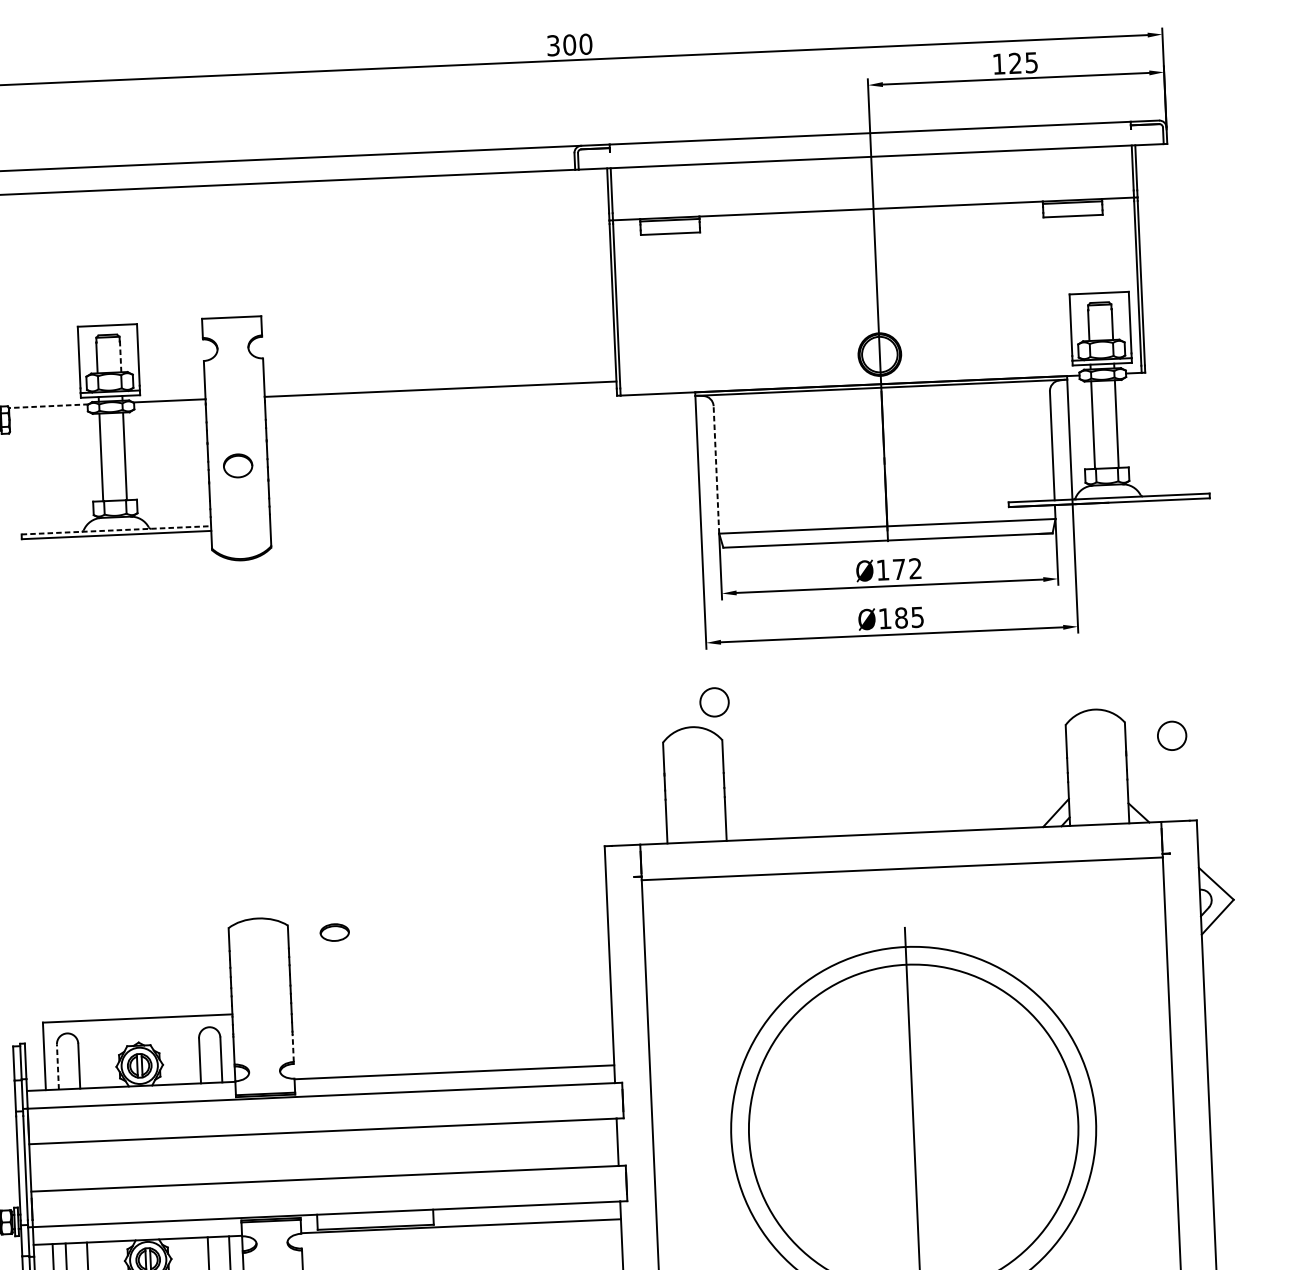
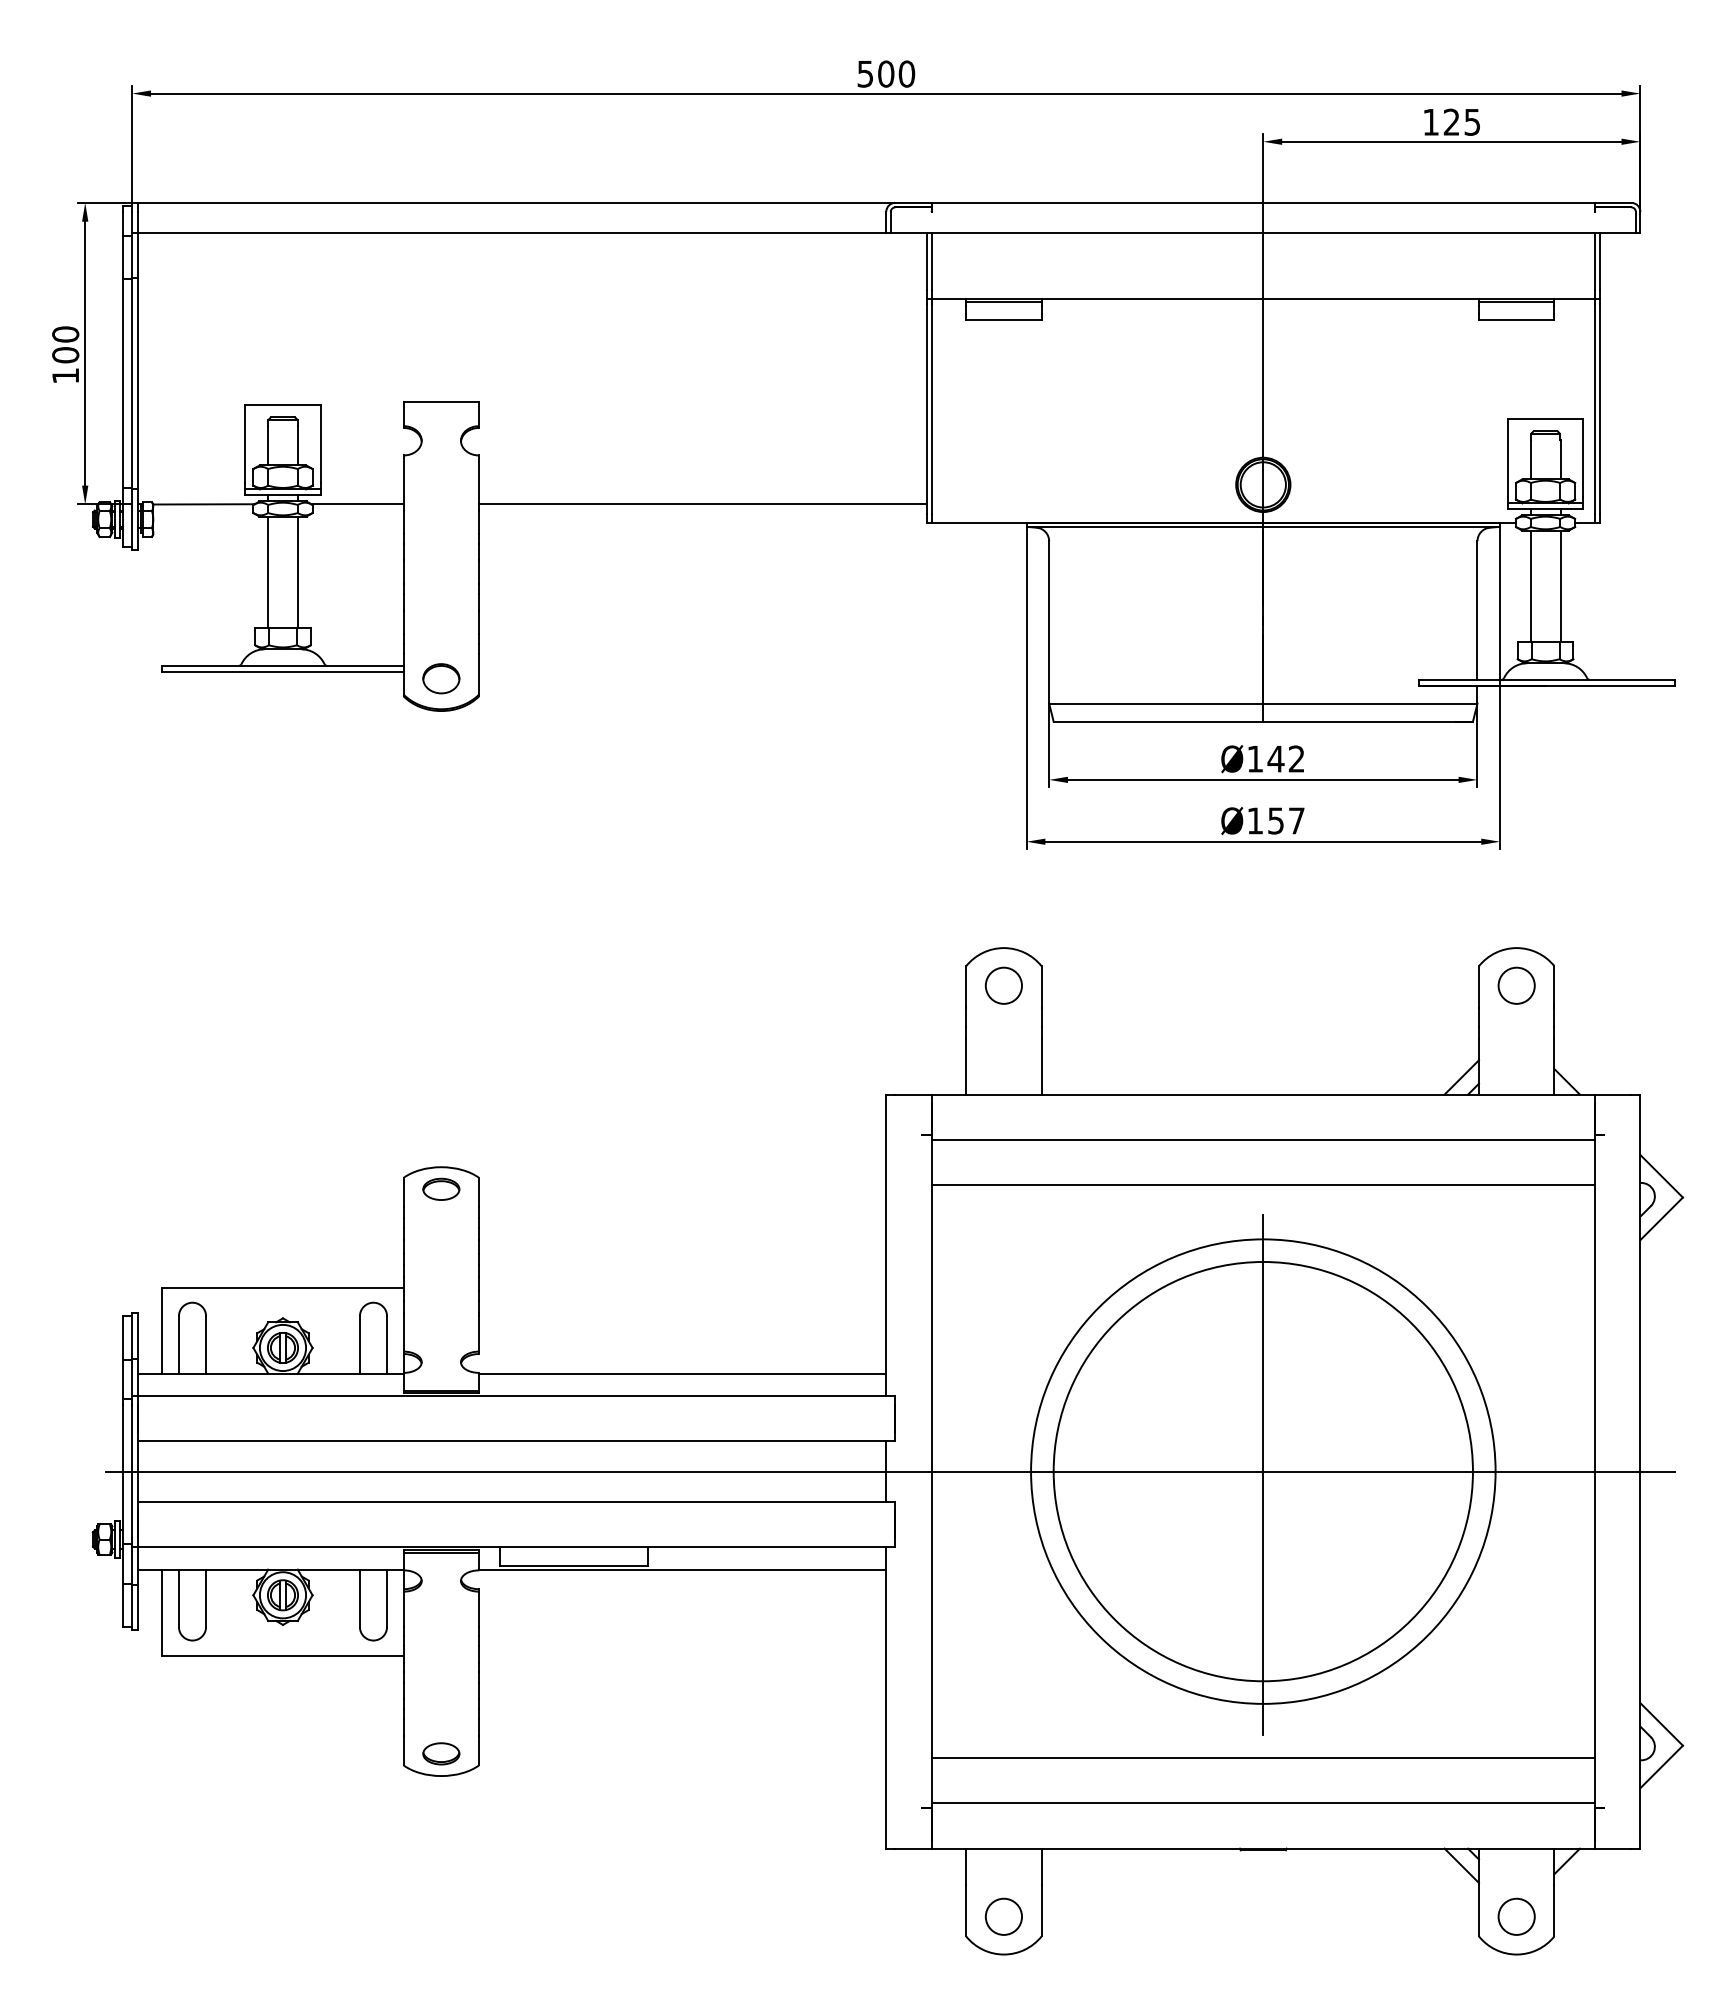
text: (553, 45) -> (865, 73), 300 -> 500
line: (120, 356) -> (298, 445), dashed -> solid
line: (49, 406) -> (204, 504), dashed -> solid
part: (238, 465) -> (441, 678), moved
line: (716, 469) -> (1049, 621), dashed -> solid
line: (116, 530) -> (283, 665), dashed -> solid
text: (898, 569) -> (1275, 759), Ø172 -> Ø142
text: (909, 617) -> (1286, 820), Ø185 -> Ø157
circle: (714, 702) -> (1003, 985), moved
circle: (1171, 735) -> (1516, 985), moved
line: (904, 904) -> (1263, 1185), added
part: (334, 931) -> (441, 1188), moved
line: (293, 1047) -> (479, 1333), dashed -> solid
line: (57, 1066) -> (178, 1344), dashed -> solid
line: (620, 1142) -> (890, 1471), added

